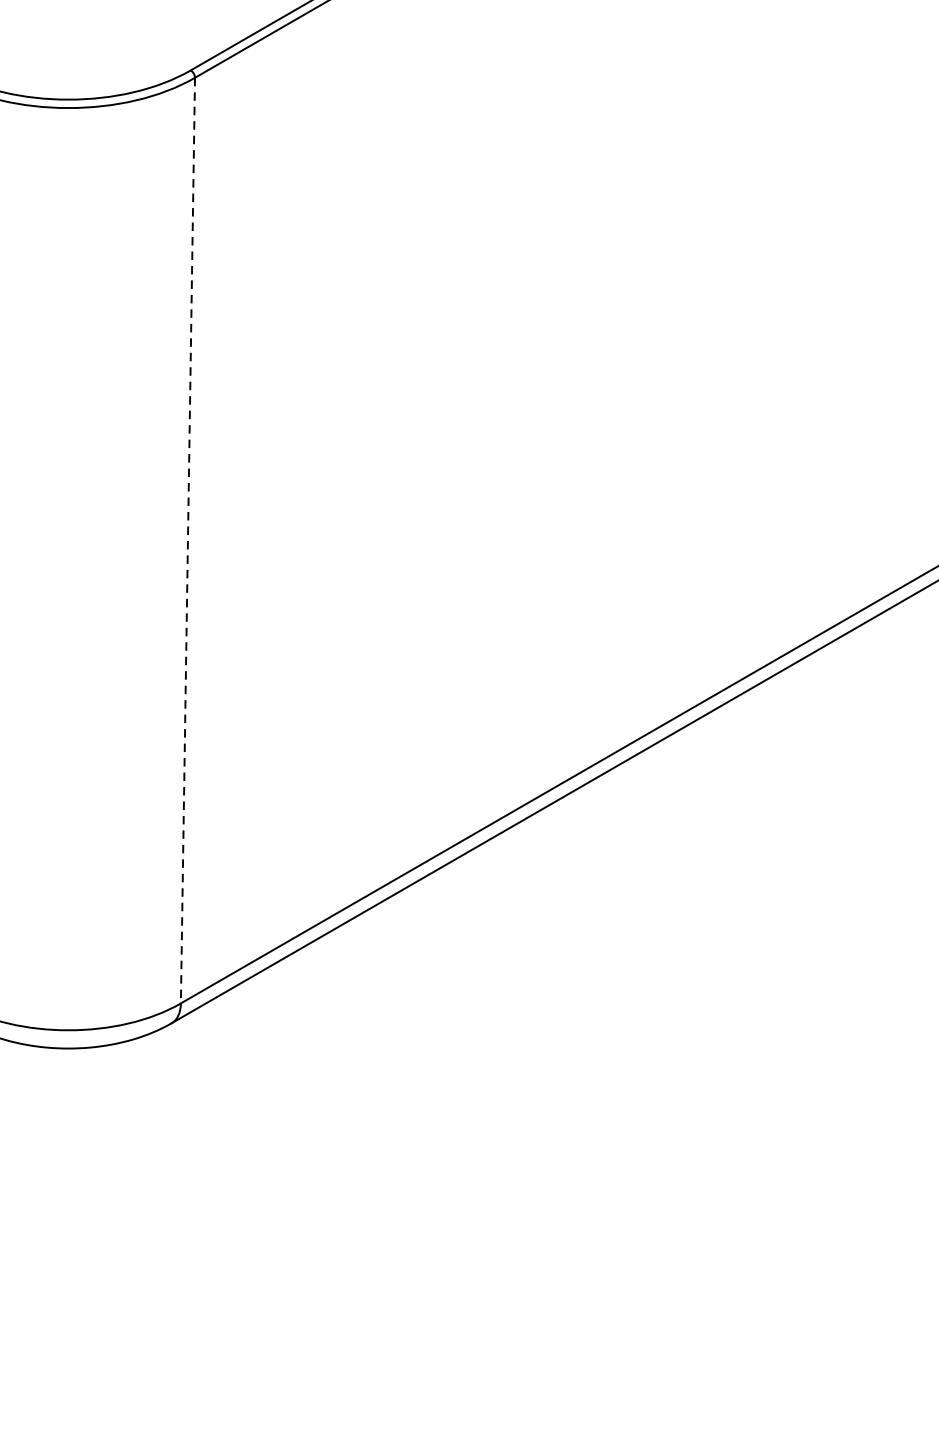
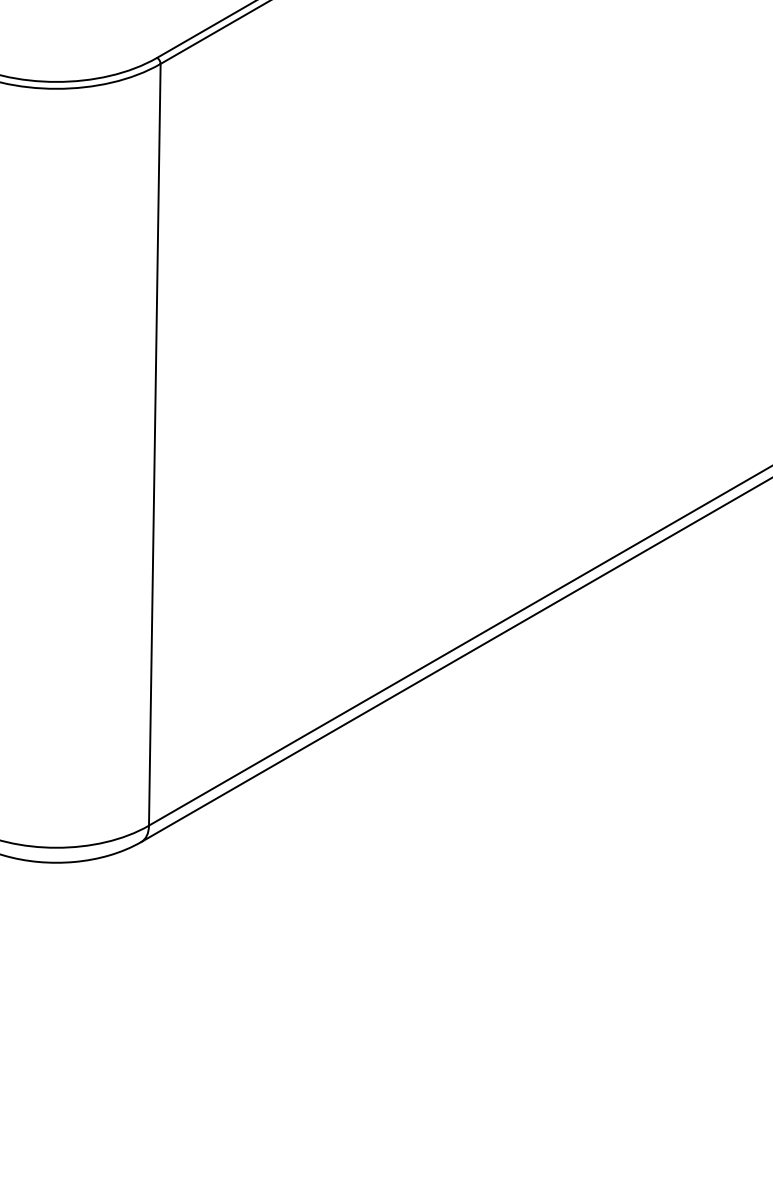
line: (187, 540) -> (154, 444), dashed -> solid

